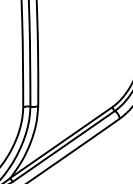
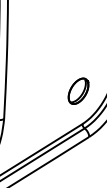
part: (107, 75) -> (78, 90), added

